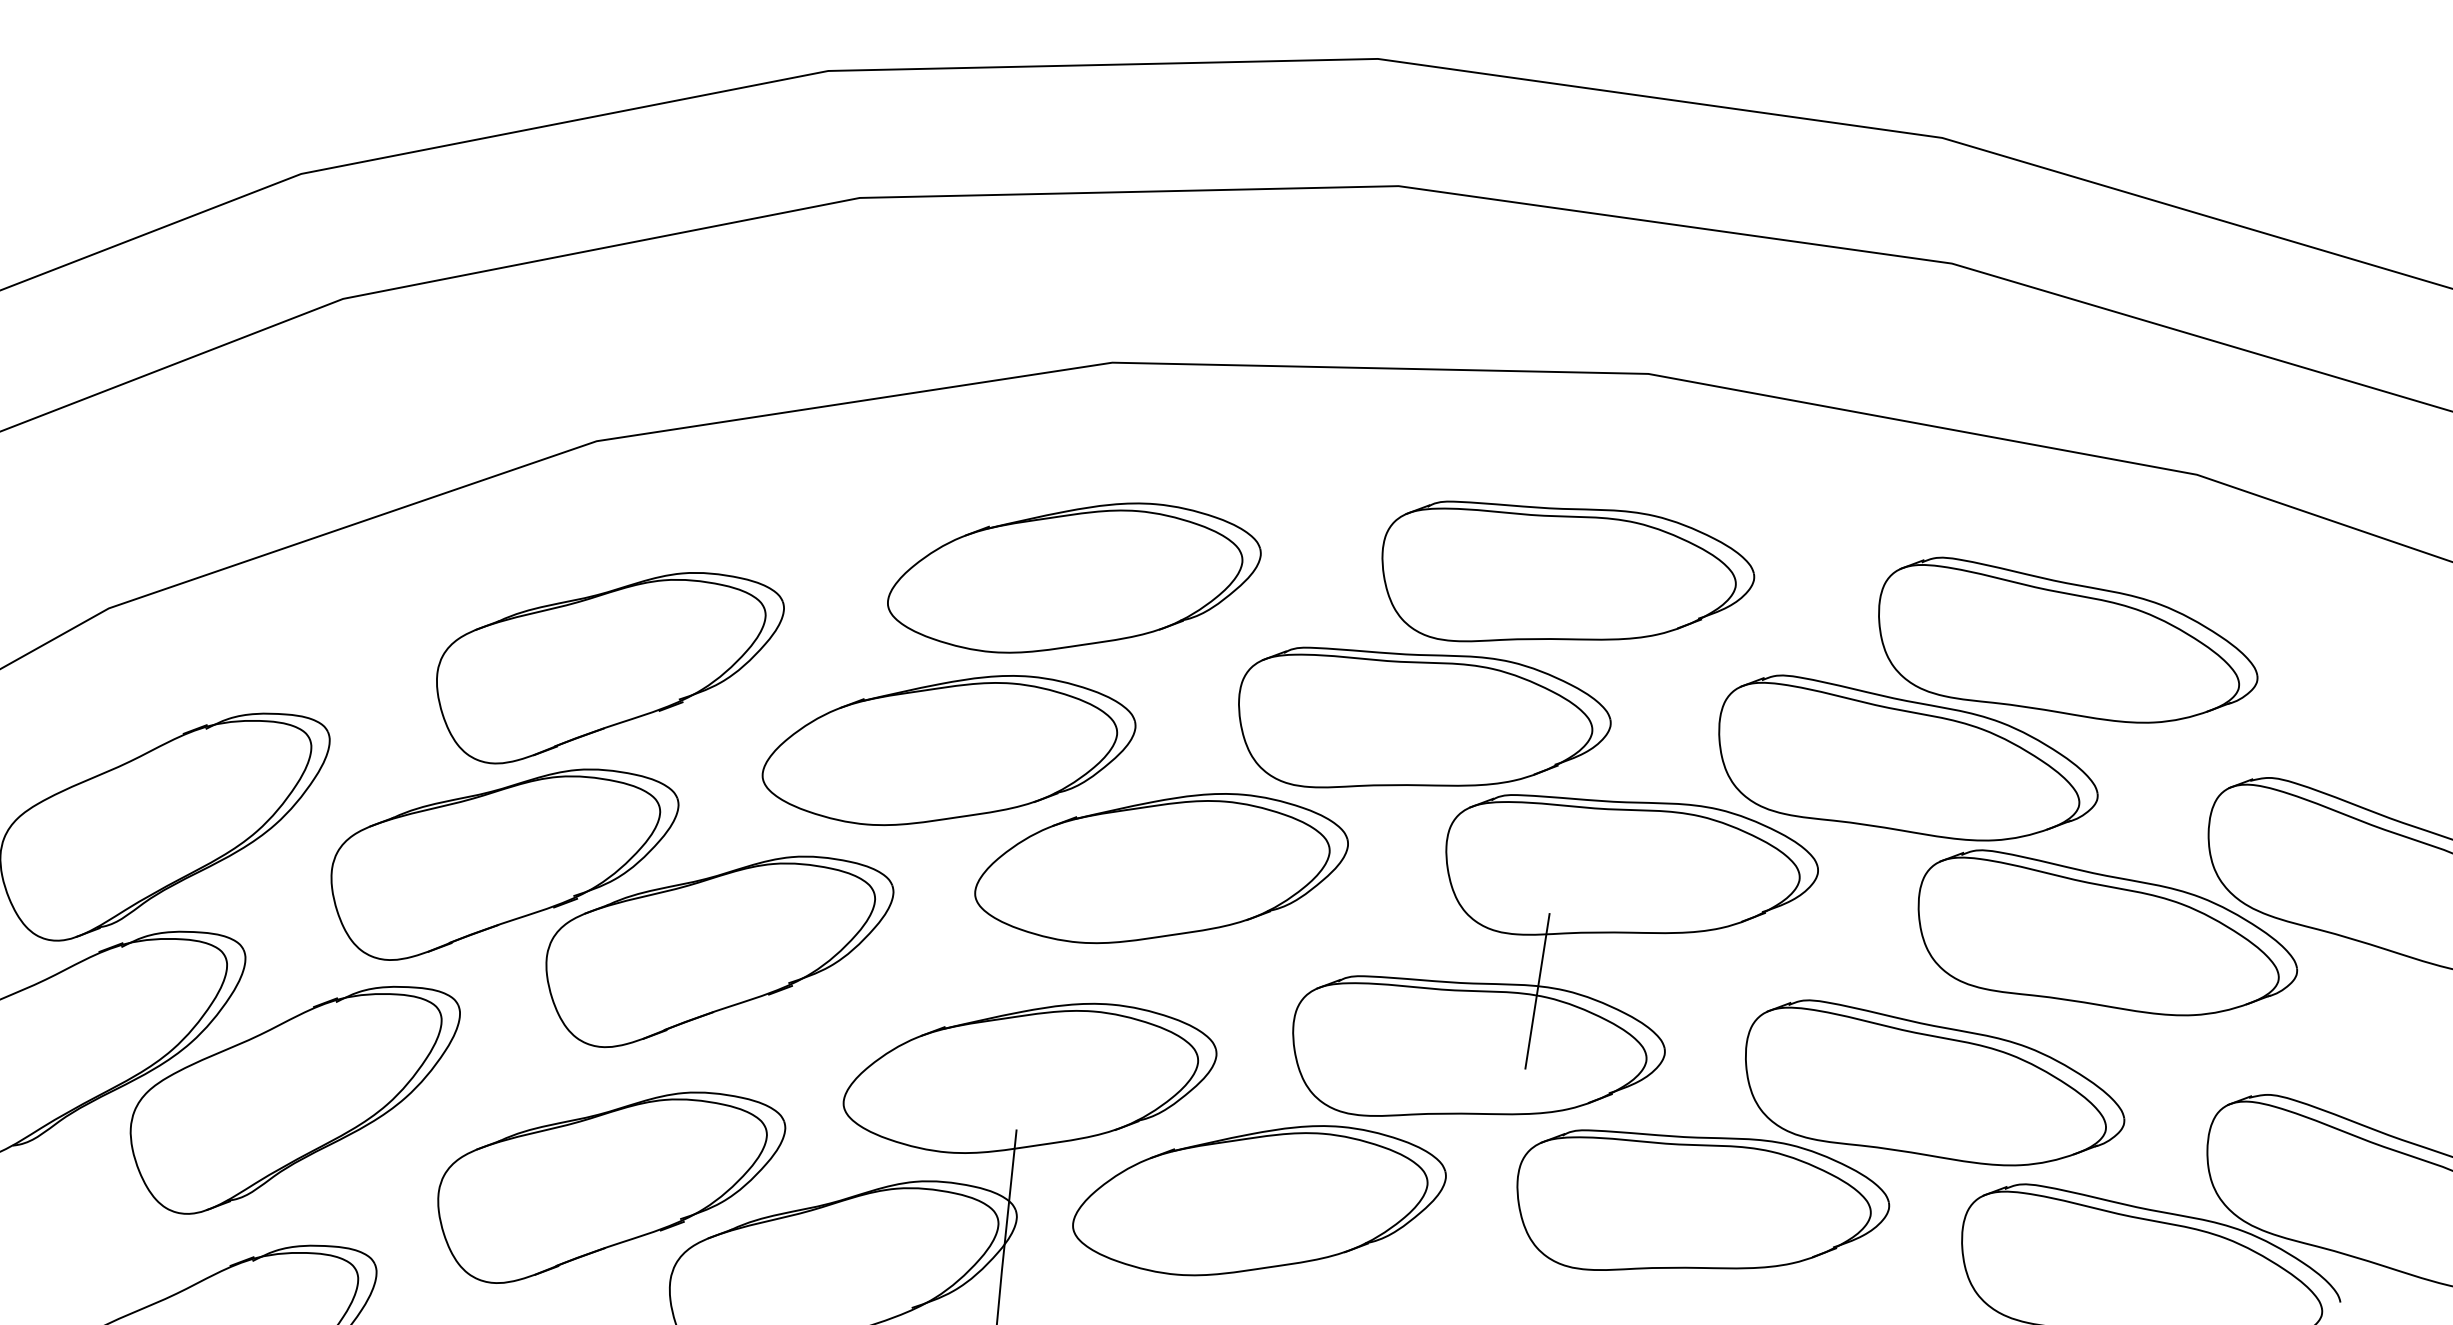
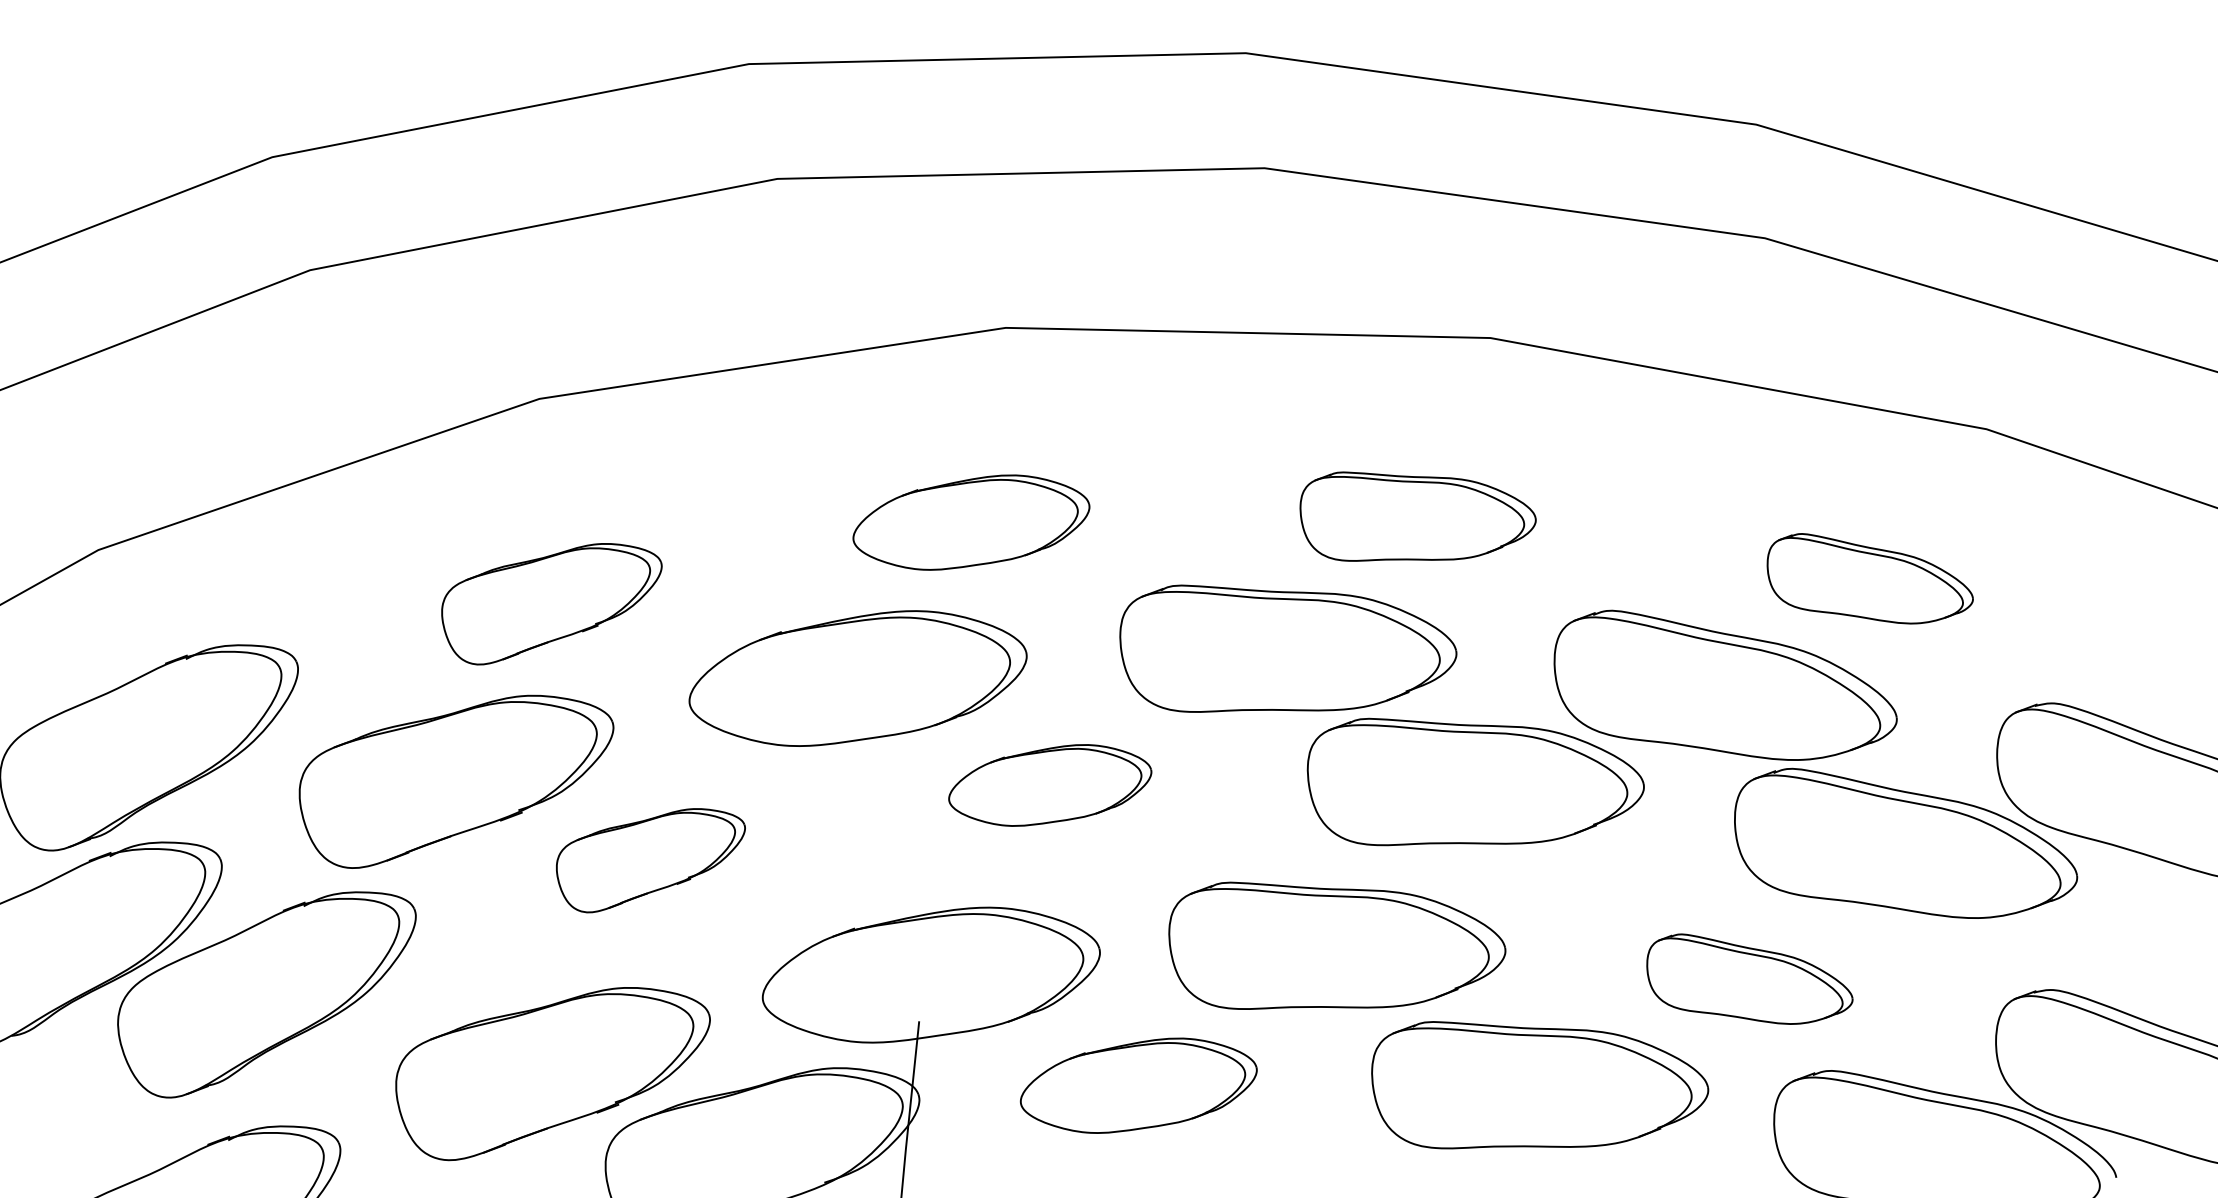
part: (1568, 571) -> (1418, 516), size x0.7
part: (1074, 577) -> (971, 522), size x0.7
part: (2068, 639) -> (1870, 578), size x0.6
part: (610, 668) -> (551, 604), size x0.7
part: (1161, 868) -> (1050, 785), size x0.6
part: (719, 951) -> (650, 860), size x0.6
line: (1537, 991) -> (1390, 896), removed
part: (1935, 1082) -> (1750, 978), size x0.6
part: (1259, 1200) -> (1138, 1085), size x0.7

